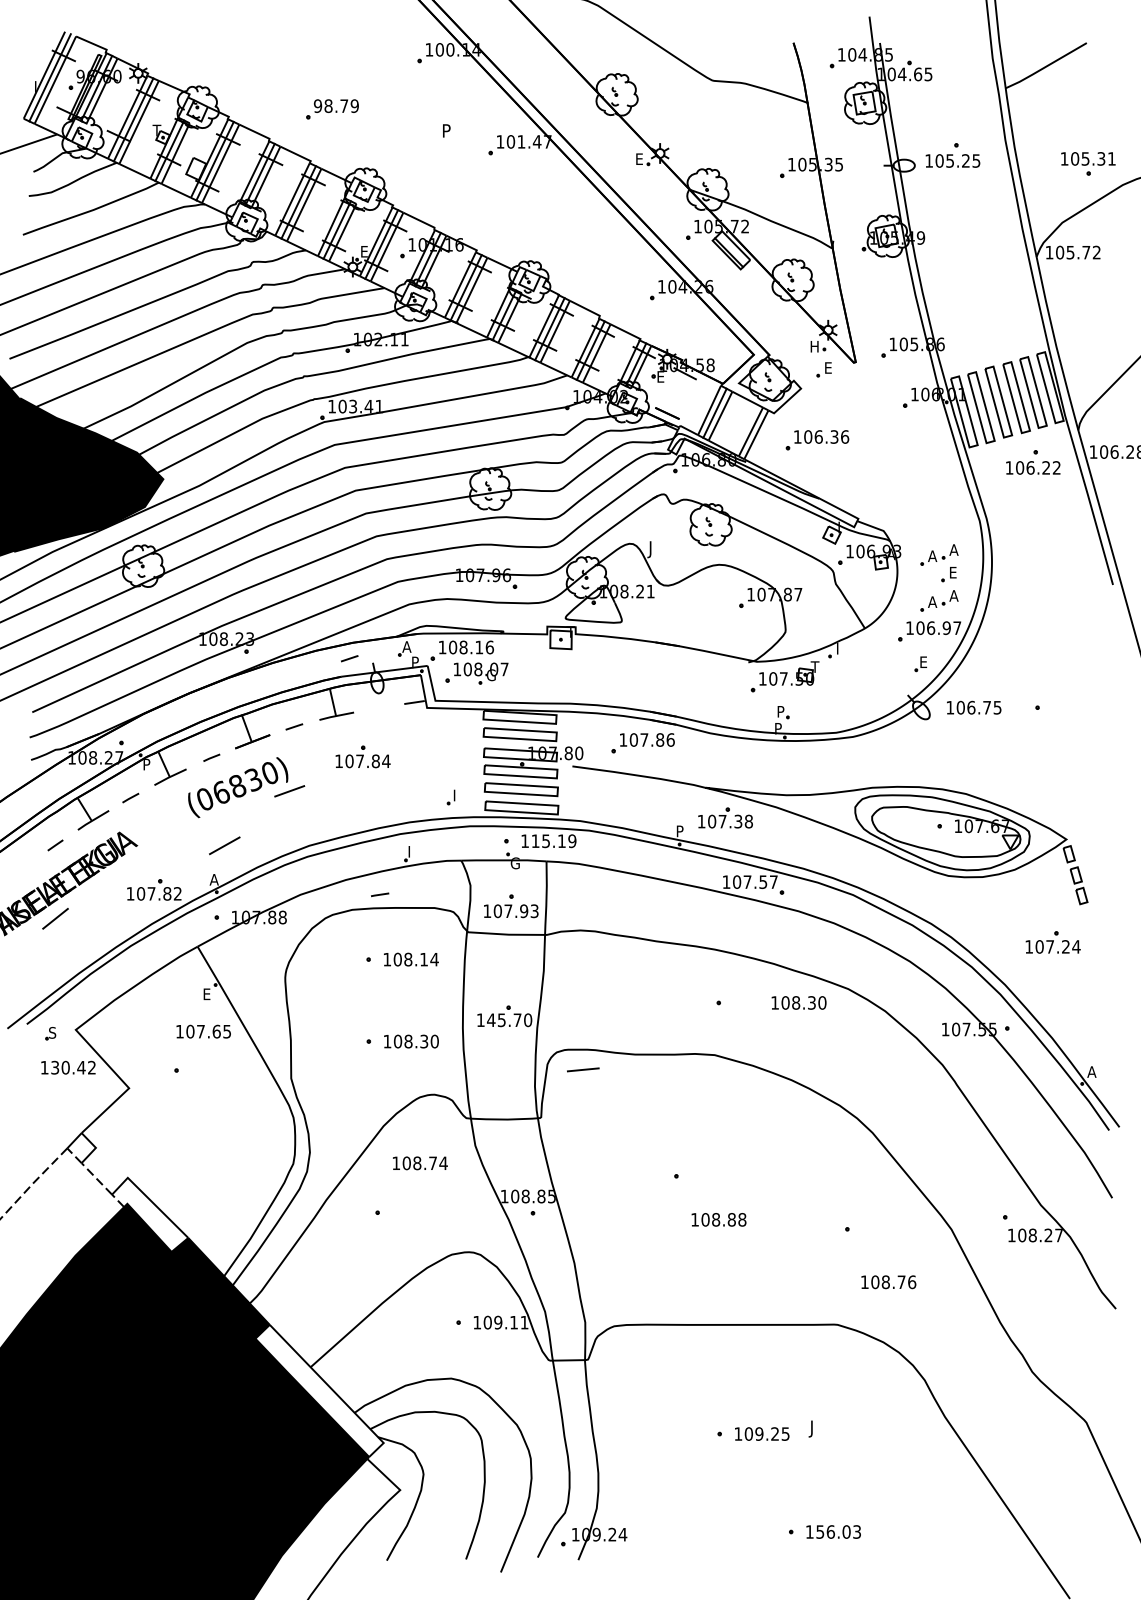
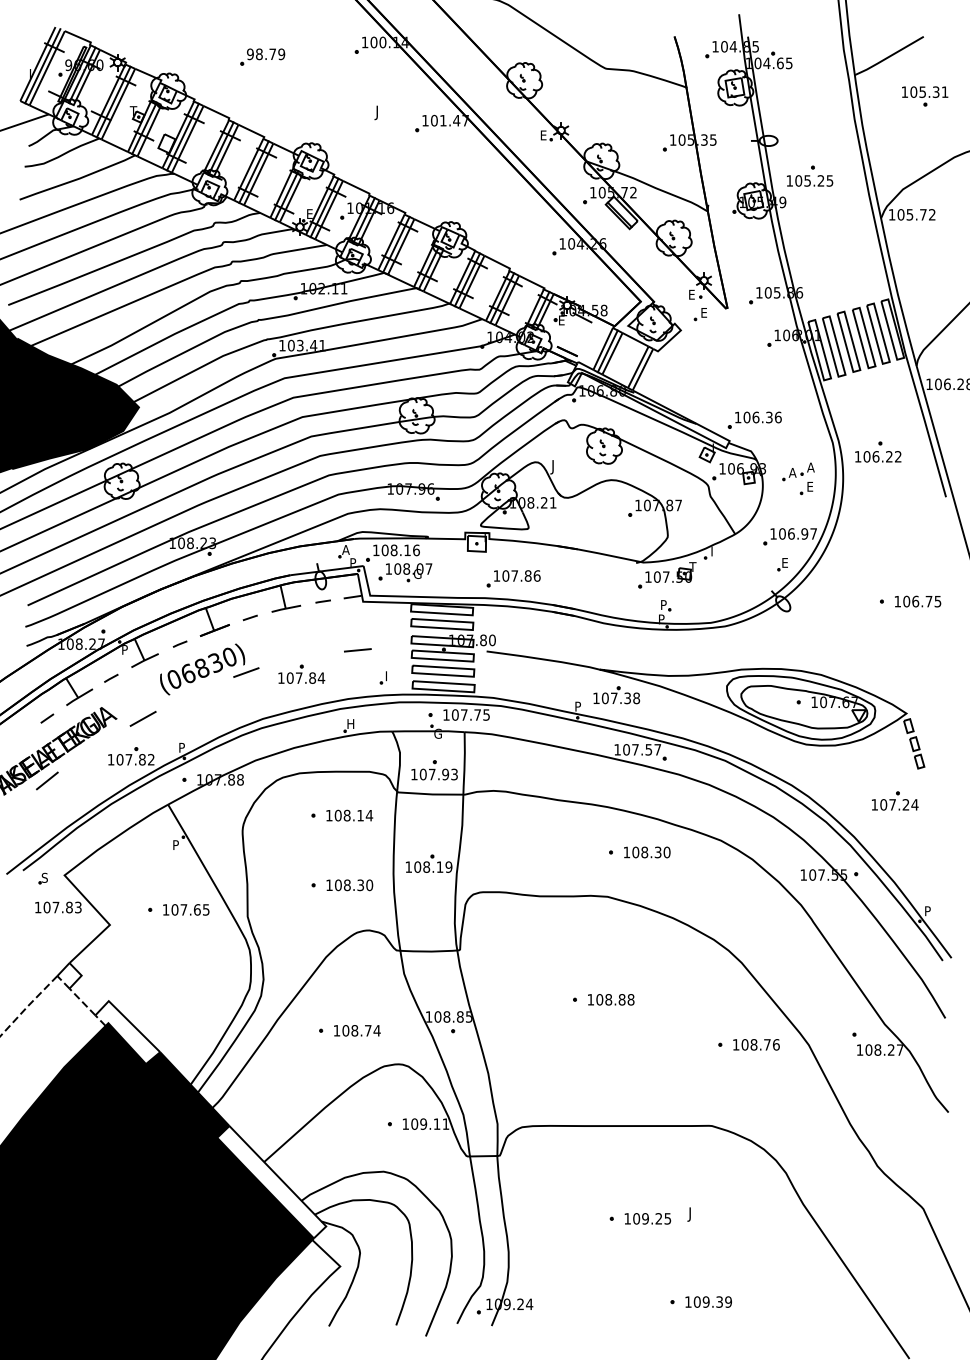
part: (332, 108) -> (262, 56), moved
text: (445, 132) -> (378, 112), P -> J
part: (953, 154) -> (810, 175), moved
part: (1088, 163) -> (925, 96), moved
text: (814, 346) -> (692, 294), H -> E
part: (817, 439) -> (754, 419), moved
part: (1033, 461) -> (878, 451), moved
part: (939, 600) -> (798, 510), removed
line: (348, 658) -> (296, 559), removed
text: (974, 707) -> (918, 601), moved
part: (642, 742) -> (513, 578), moved
part: (362, 755) -> (301, 673), moved
text: (553, 840) -> (470, 714), 115.19 -> 107.75
line: (223, 845) -> (142, 718), moved
text: (413, 851) -> (351, 723), I -> H
text: (214, 879) -> (182, 747), A -> P
line: (379, 894) -> (322, 601), moved
text: (207, 993) -> (176, 844), E -> P
text: (799, 1002) -> (647, 852), moved
text: (509, 1019) -> (433, 866), 145.70 -> 108.19
text: (203, 1031) -> (186, 909), moved
text: (73, 1067) -> (62, 907), 130.42 -> 107.83
line: (582, 1070) -> (357, 650), moved
text: (1091, 1072) -> (927, 911), A -> P
text: (420, 1163) -> (357, 1030), moved
text: (719, 1219) -> (611, 999), moved
text: (888, 1281) -> (756, 1044), moved
text: (838, 1531) -> (712, 1301), 156.03 -> 109.39

